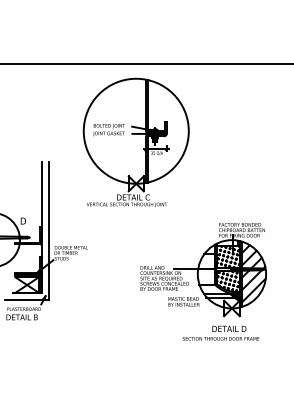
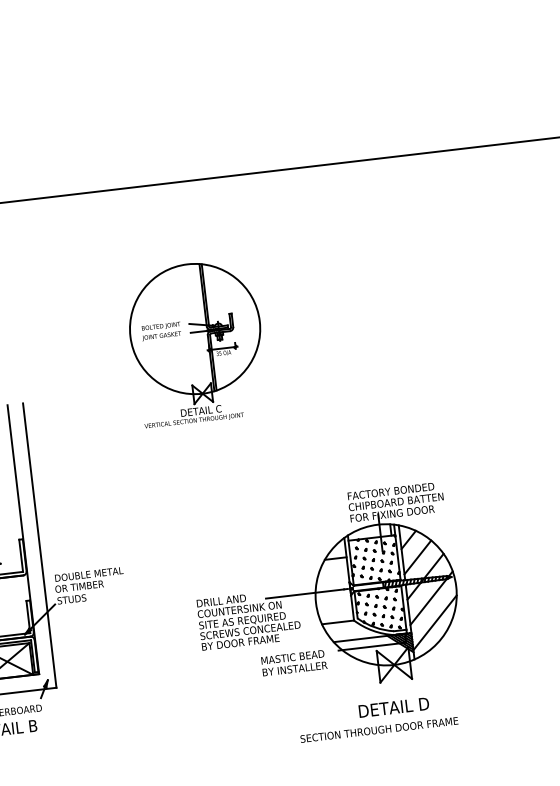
part: (135, 142) -> (195, 343), size x0.6
part: (203, 281) -> (329, 616), moved

